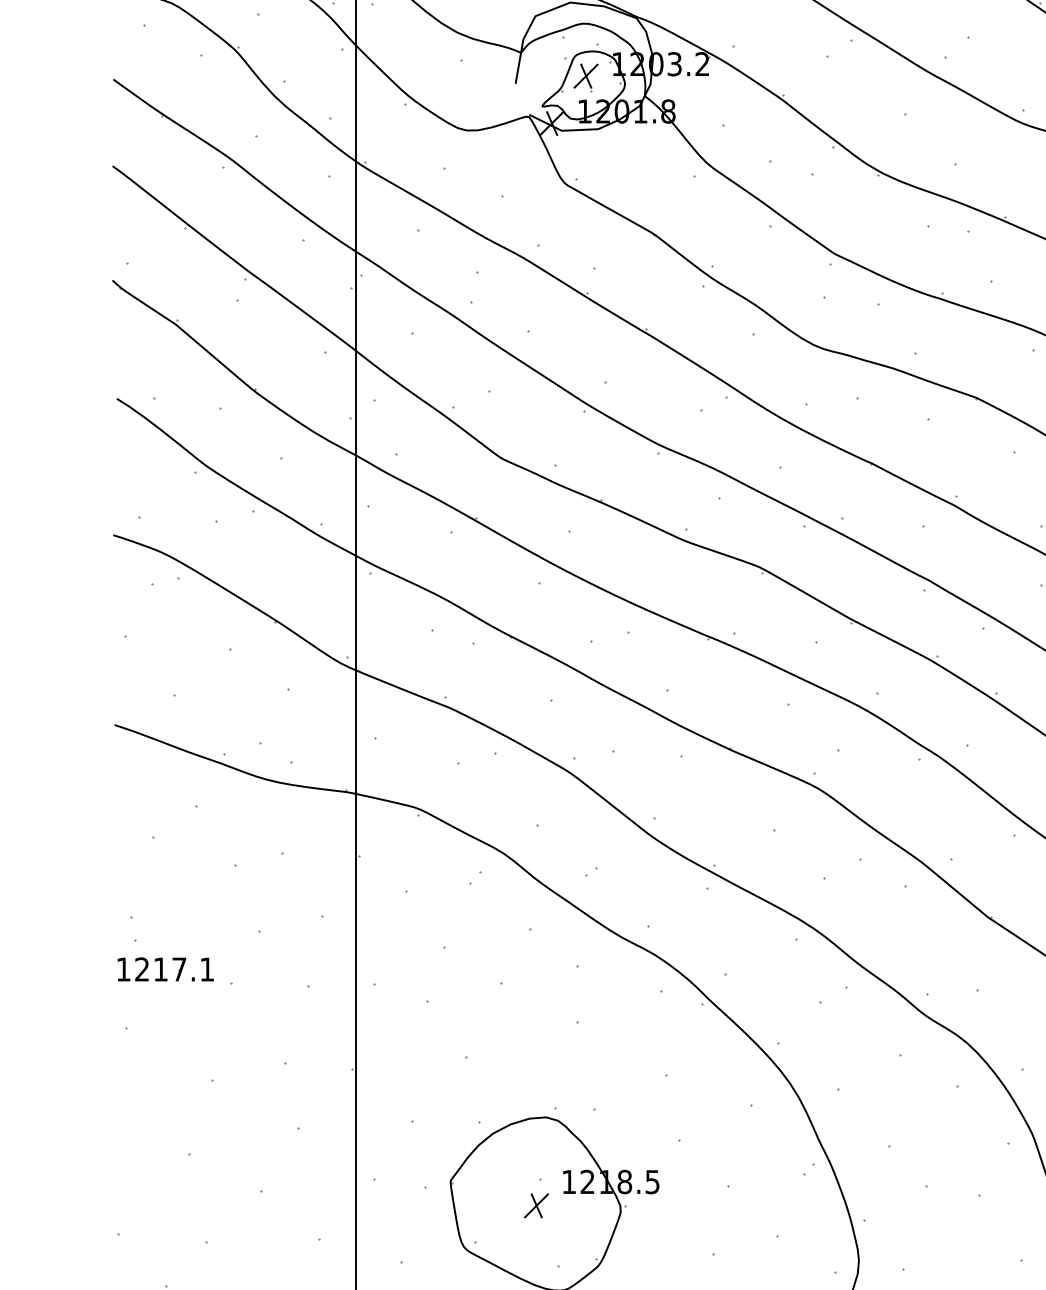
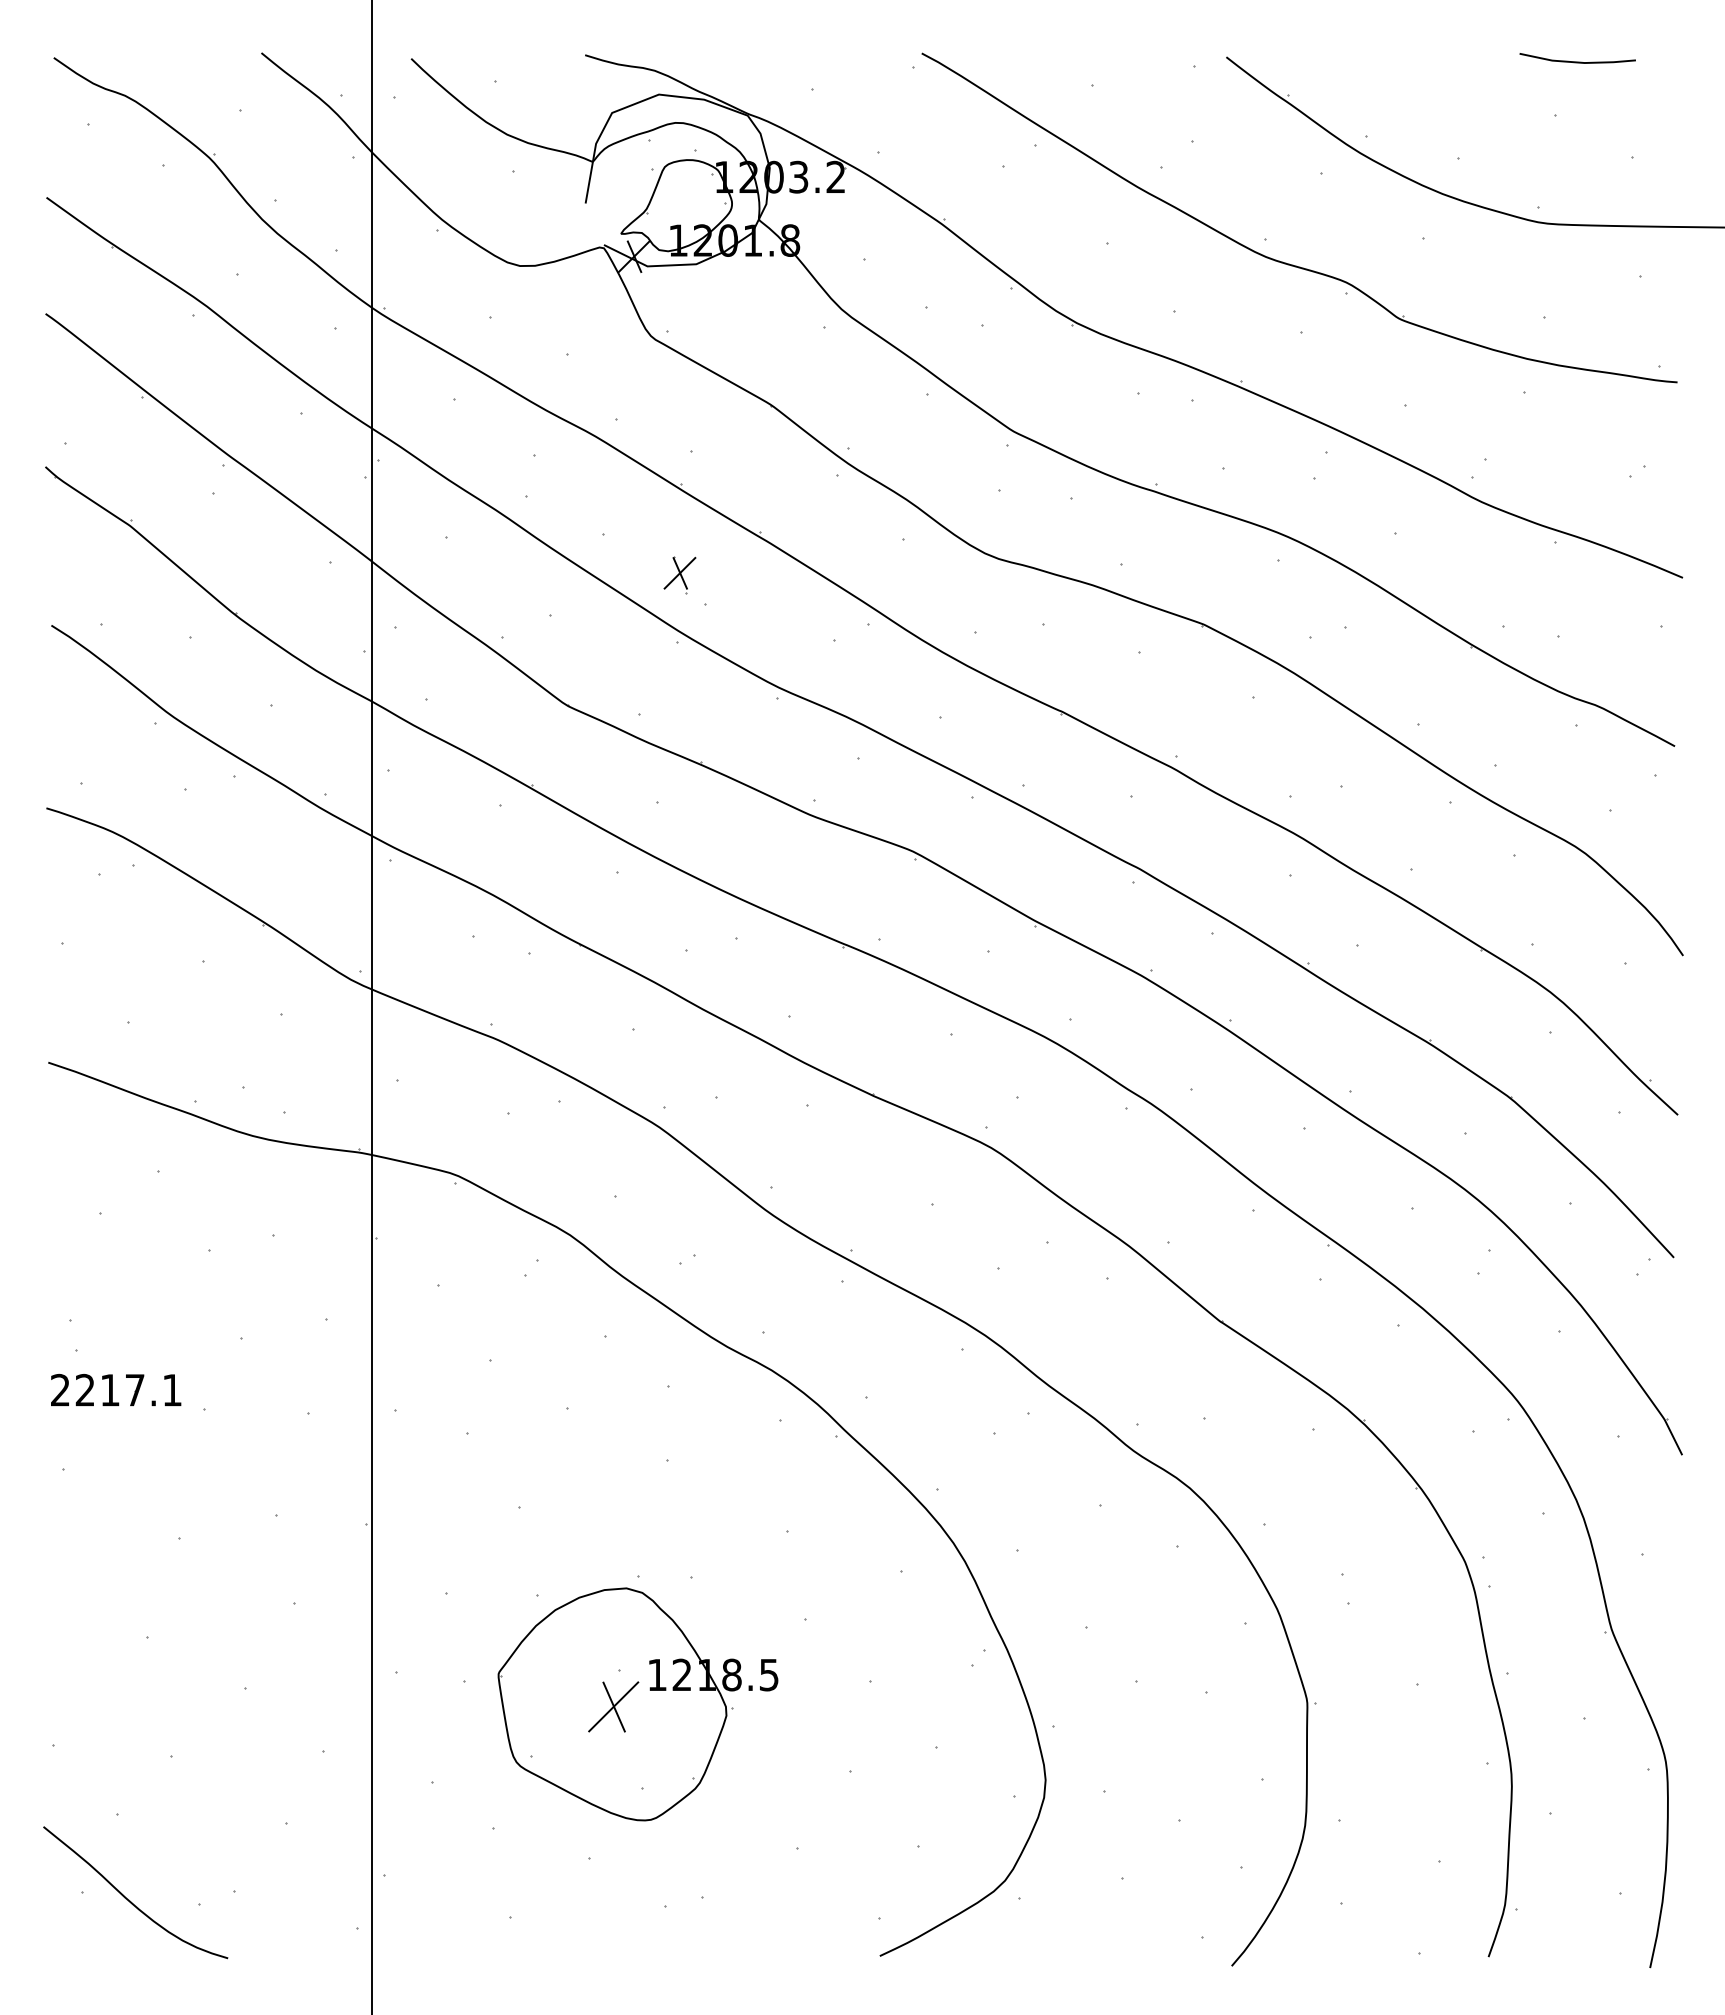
part: (585, 77) -> (679, 575), moved
text: (123, 968) -> (60, 1389), 1217.1 -> 2217.1
part: (536, 1205) -> (613, 1706), size x1.6

